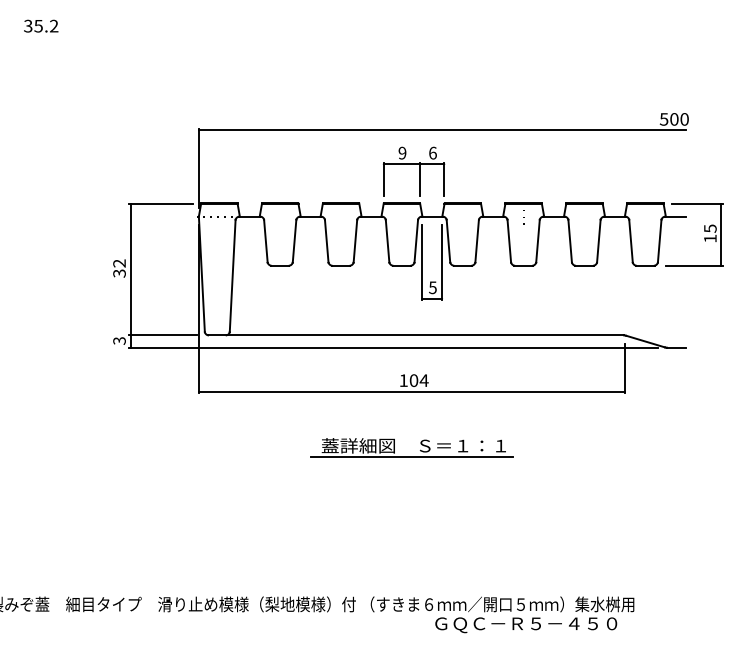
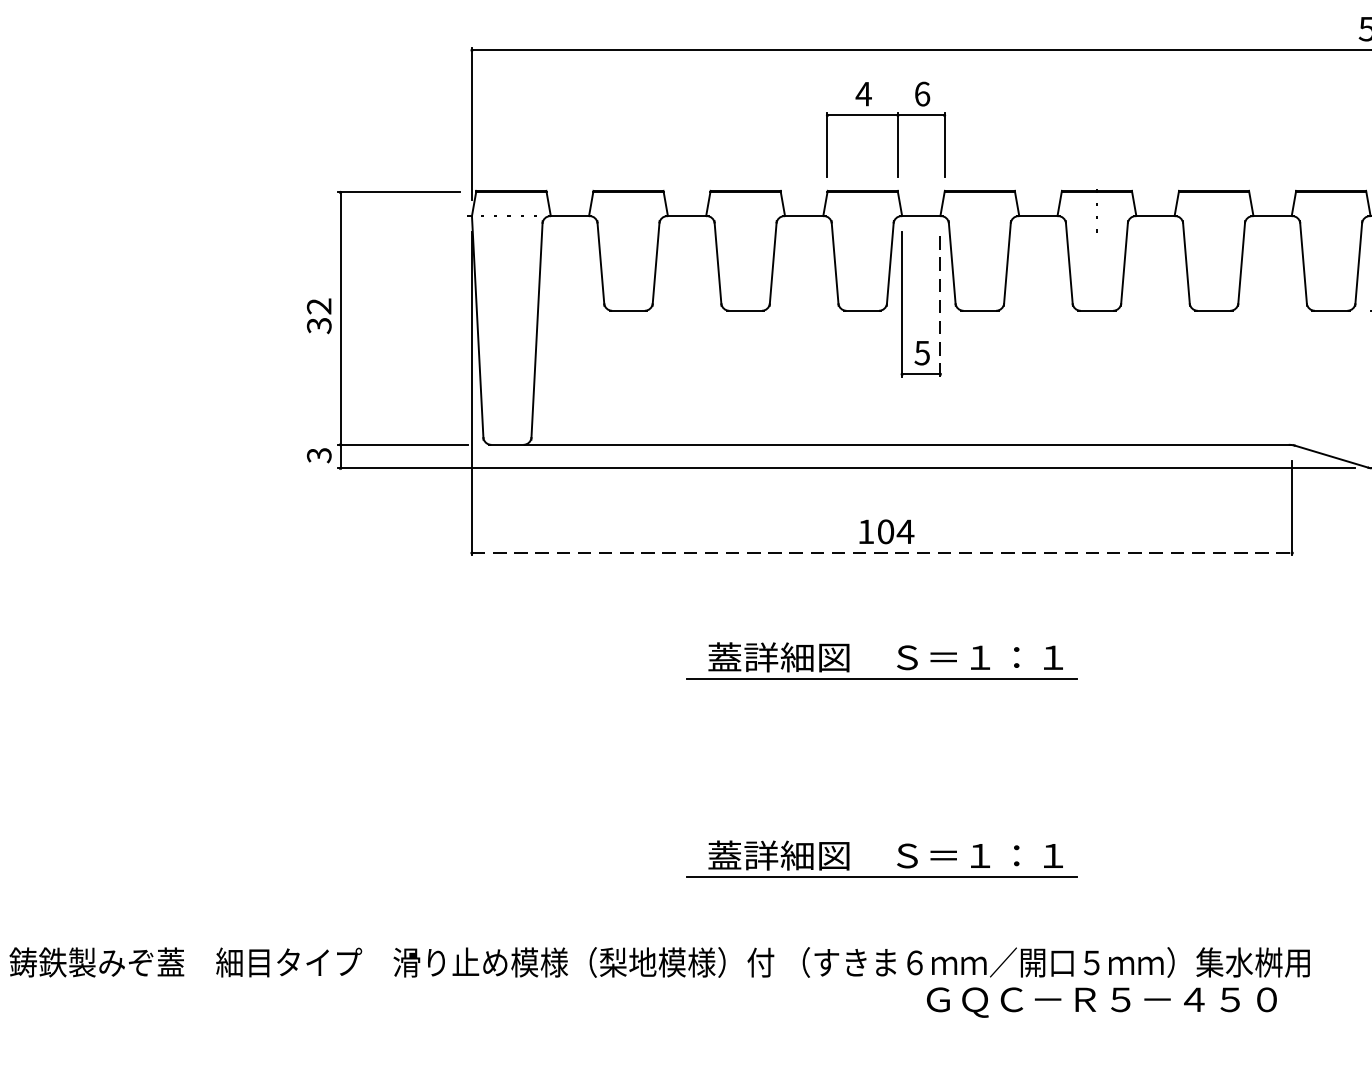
text: (402, 152) -> (863, 92), 9 -> 4
line: (442, 262) -> (940, 304), solid -> dashed
line: (412, 391) -> (883, 552), solid -> dashed
part: (411, 559) -> (881, 876), added

